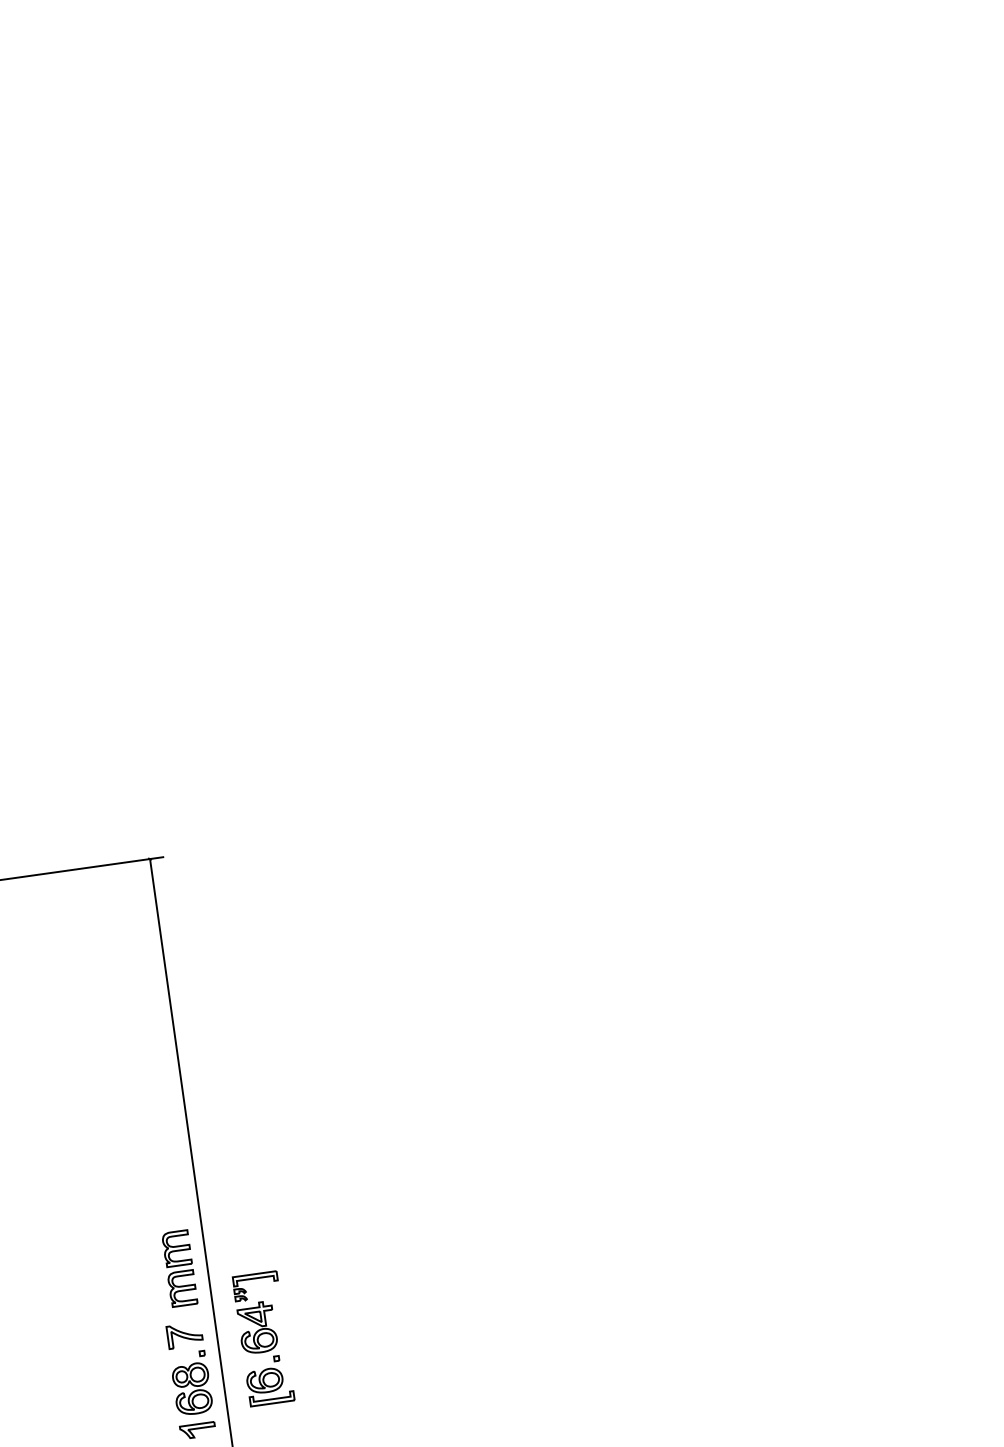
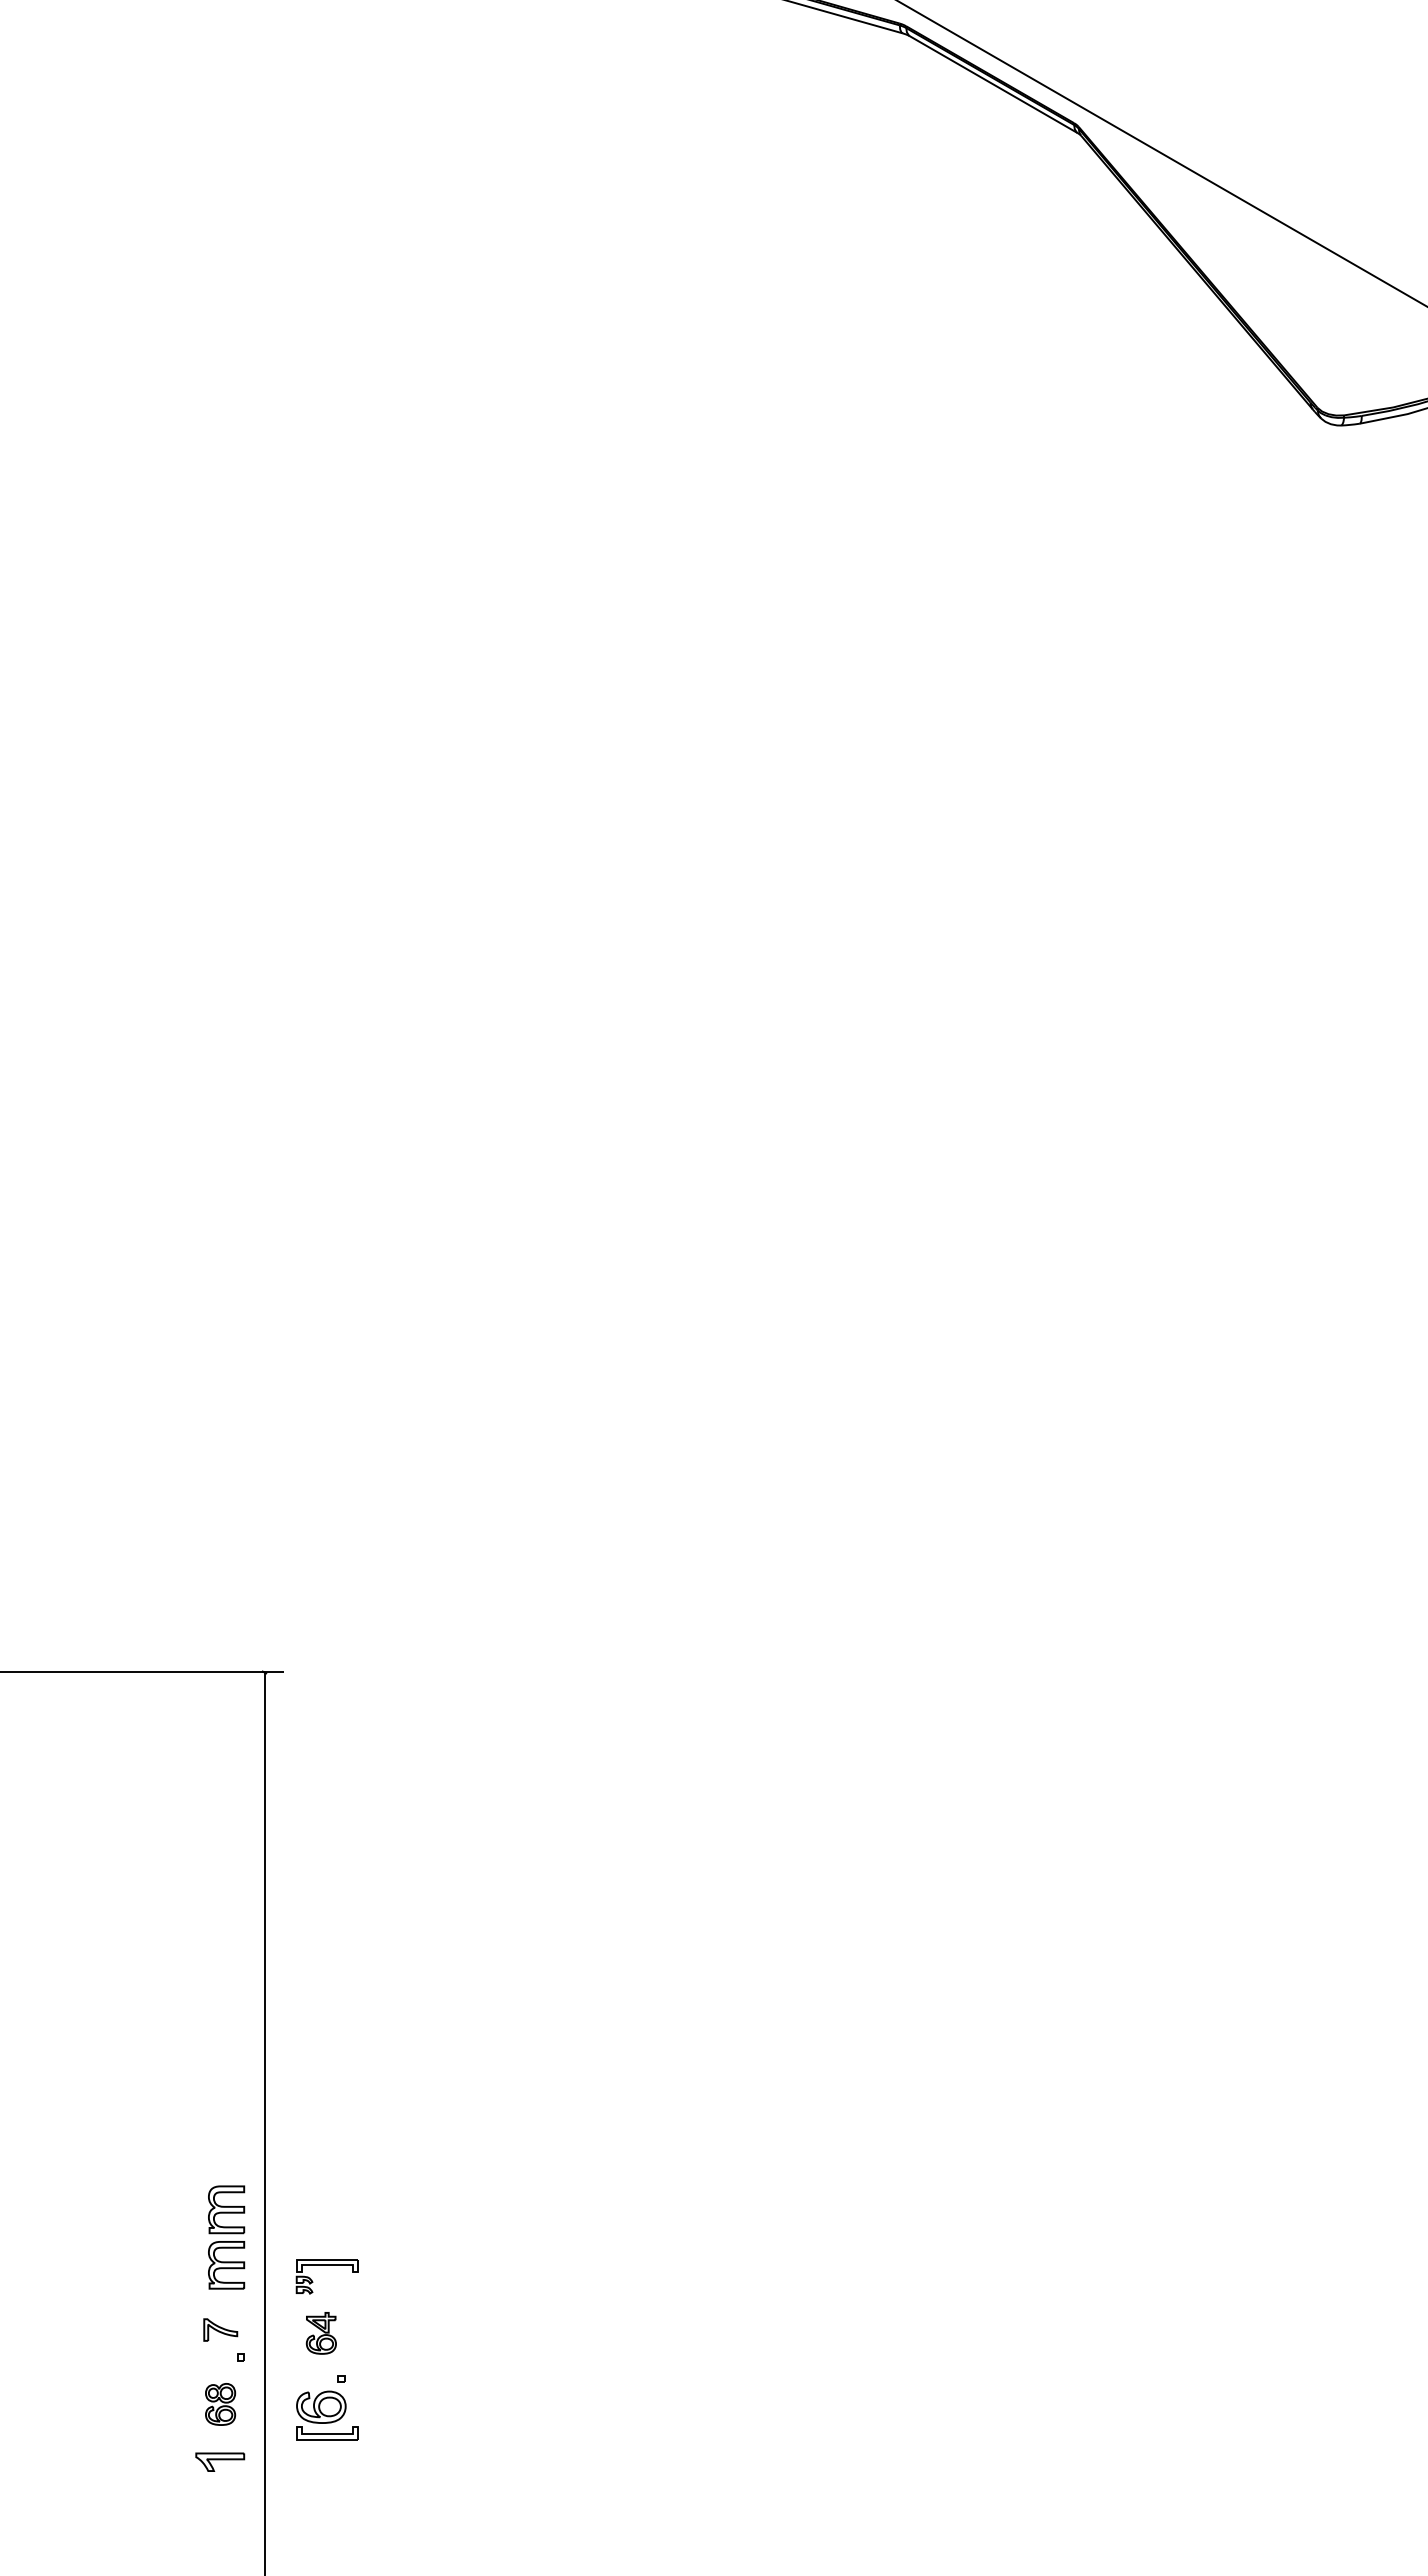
part: (257, 1327) -> (321, 2333), size x0.6
part: (184, 1335) -> (220, 2329), size x0.7
part: (192, 1389) -> (220, 2404), size x0.6

